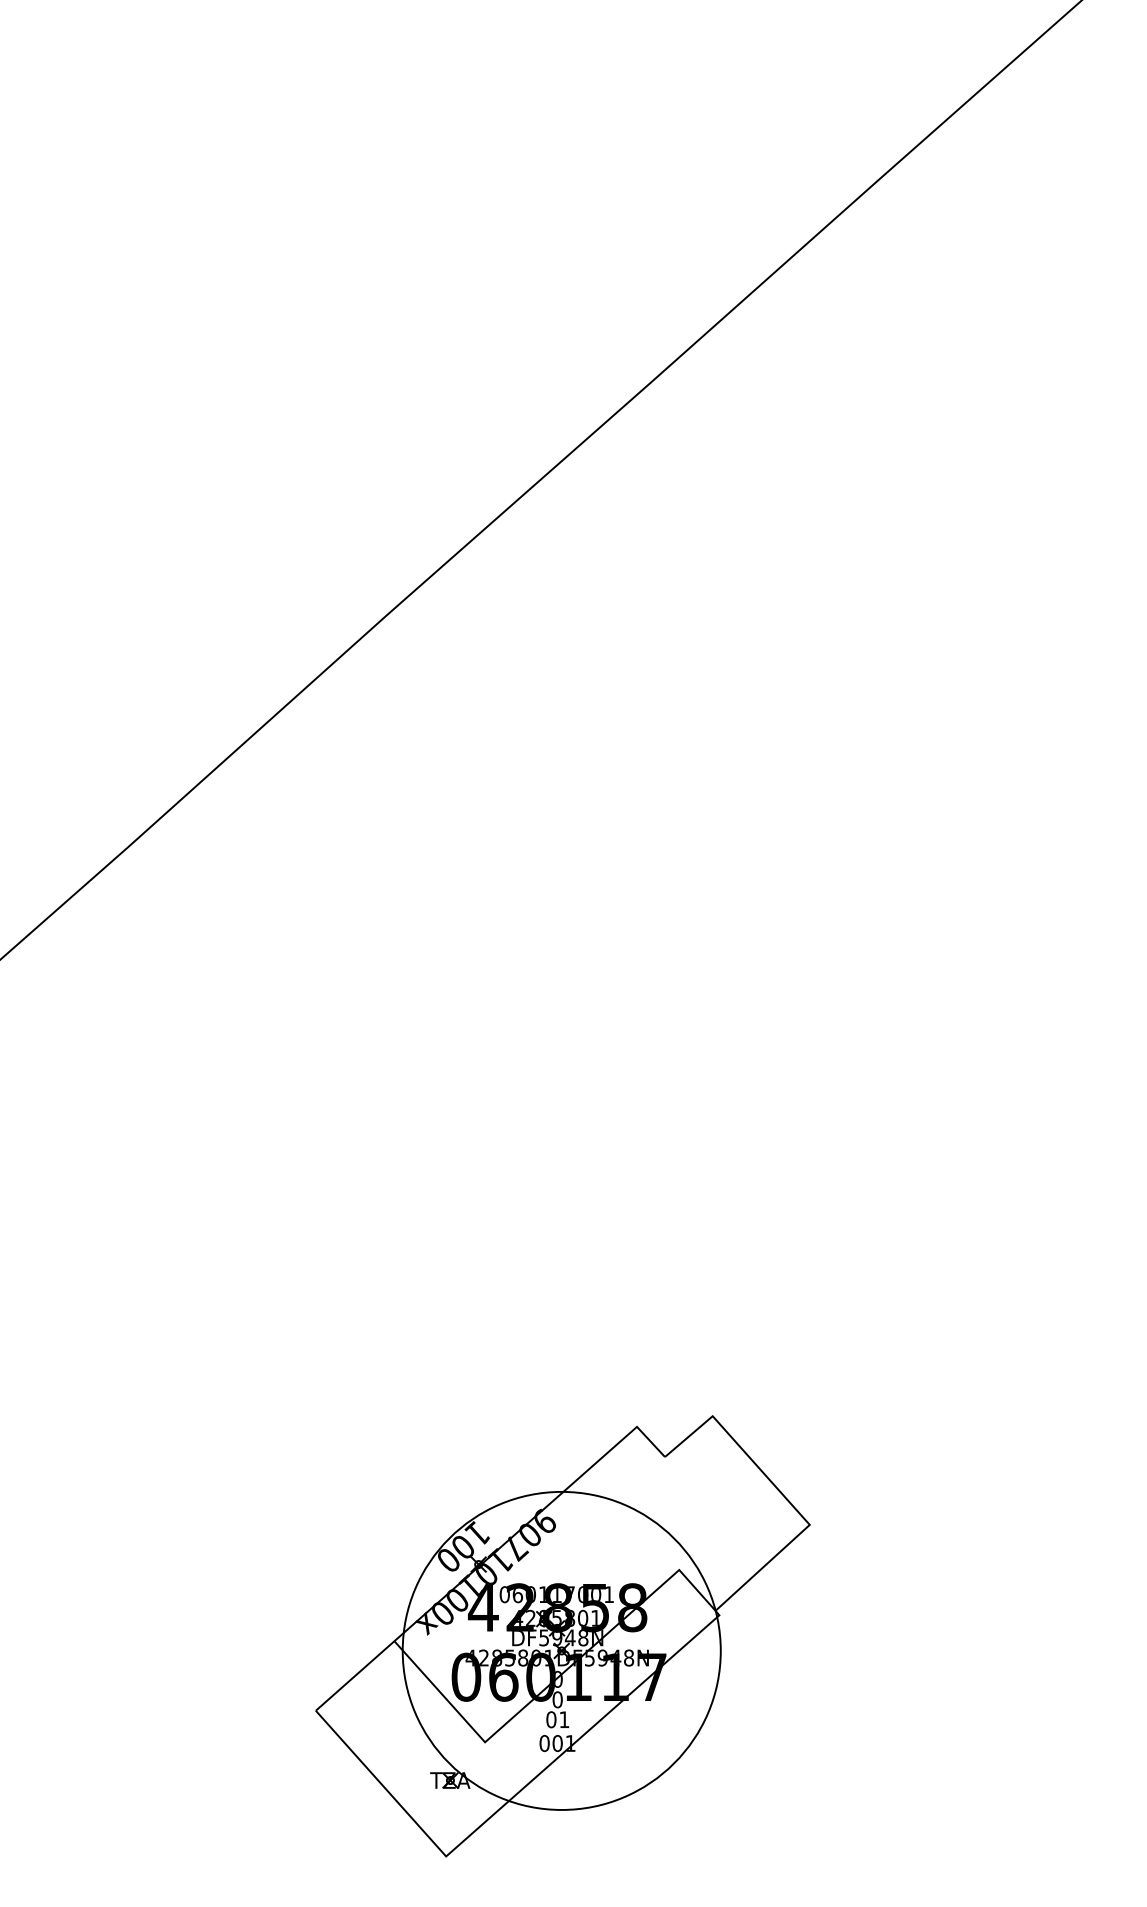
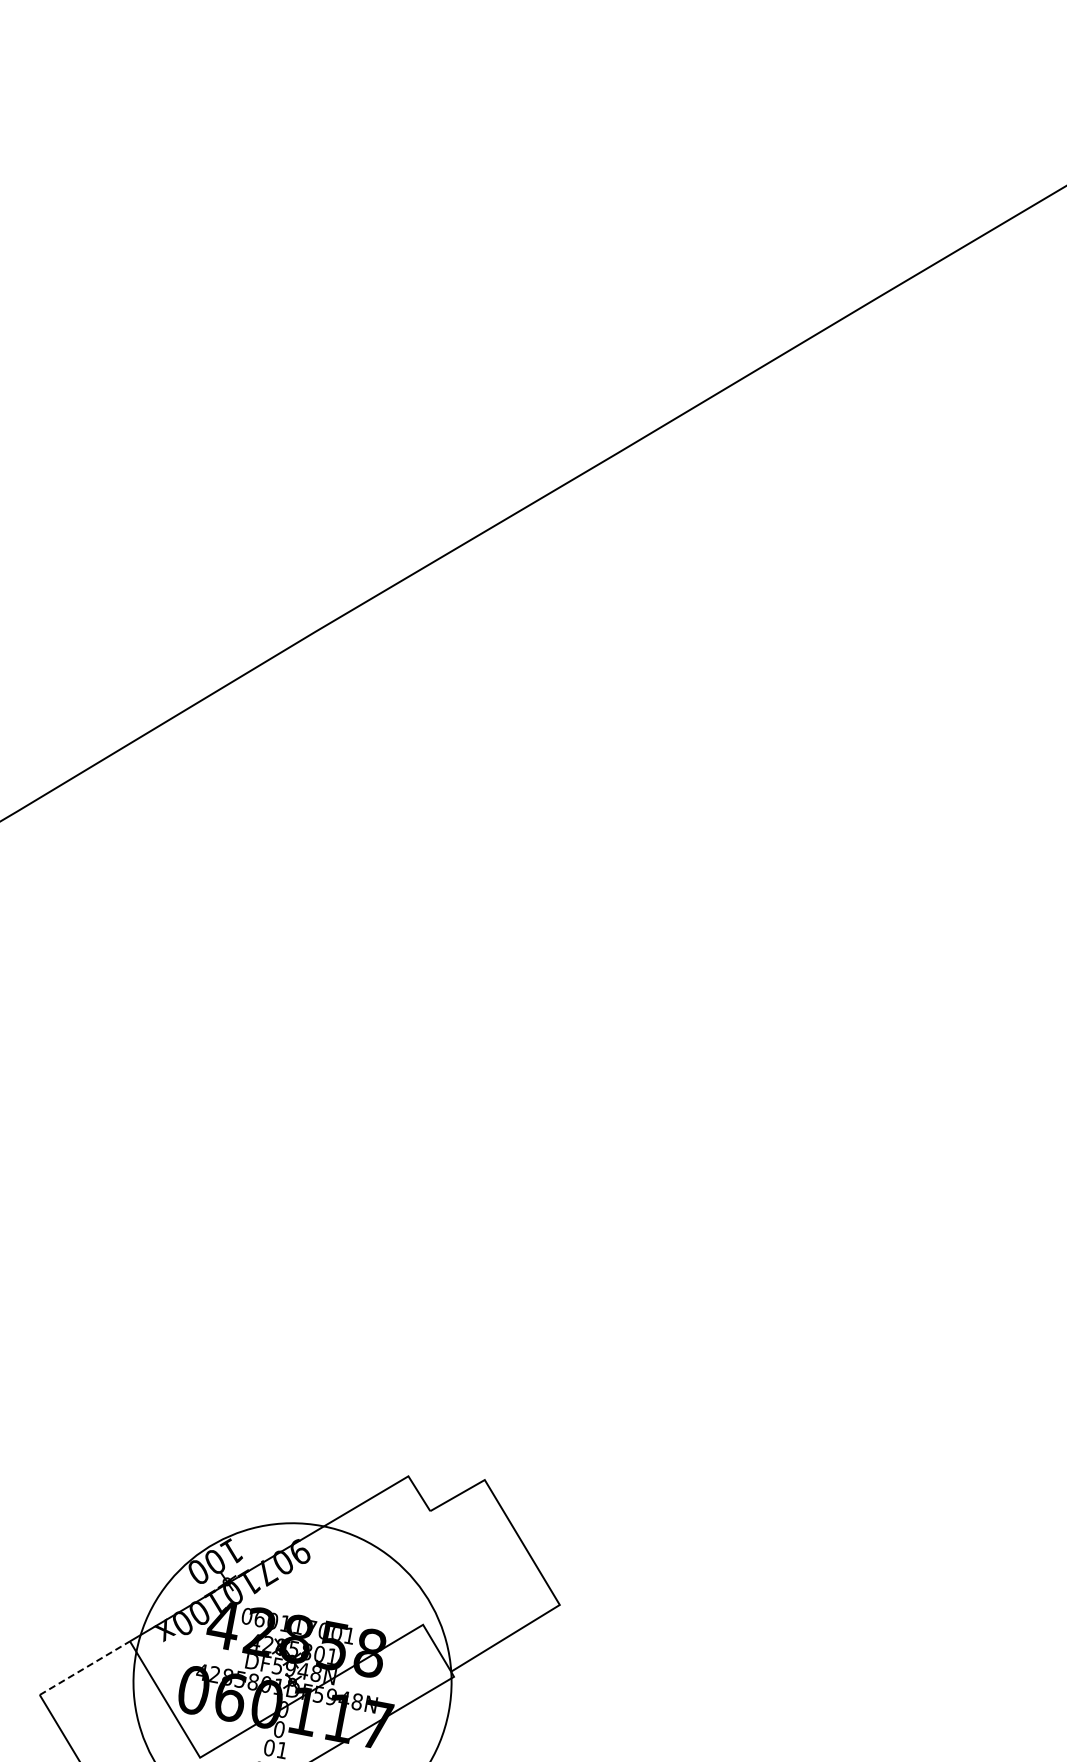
line: (355, 1675) -> (85, 1667), solid -> dashed

